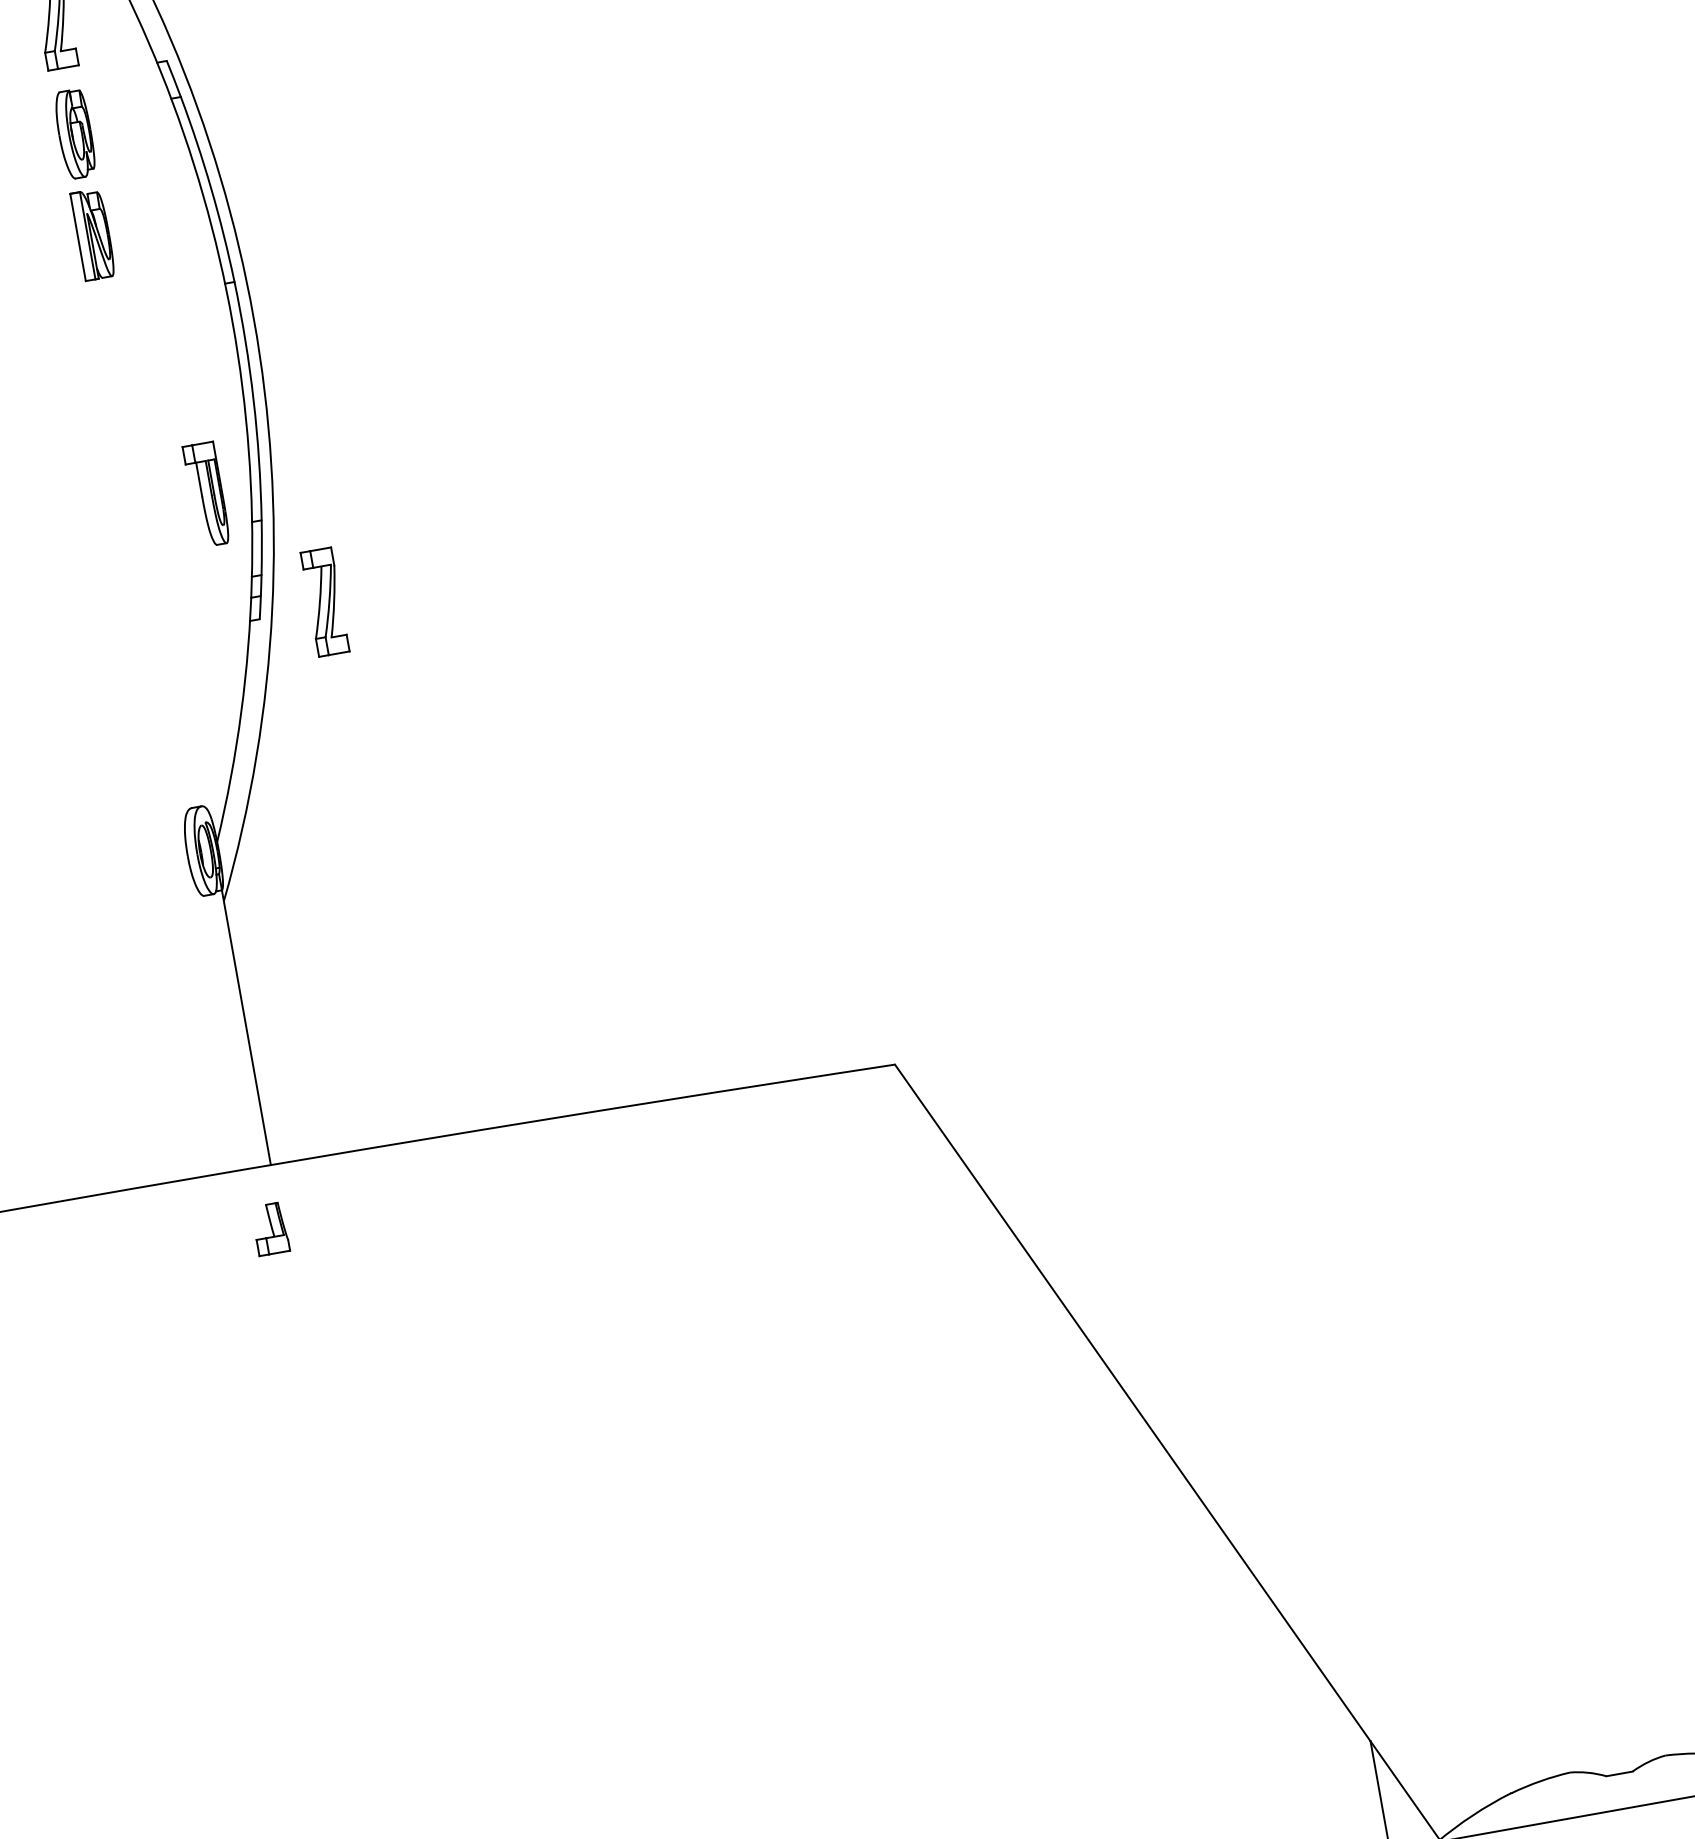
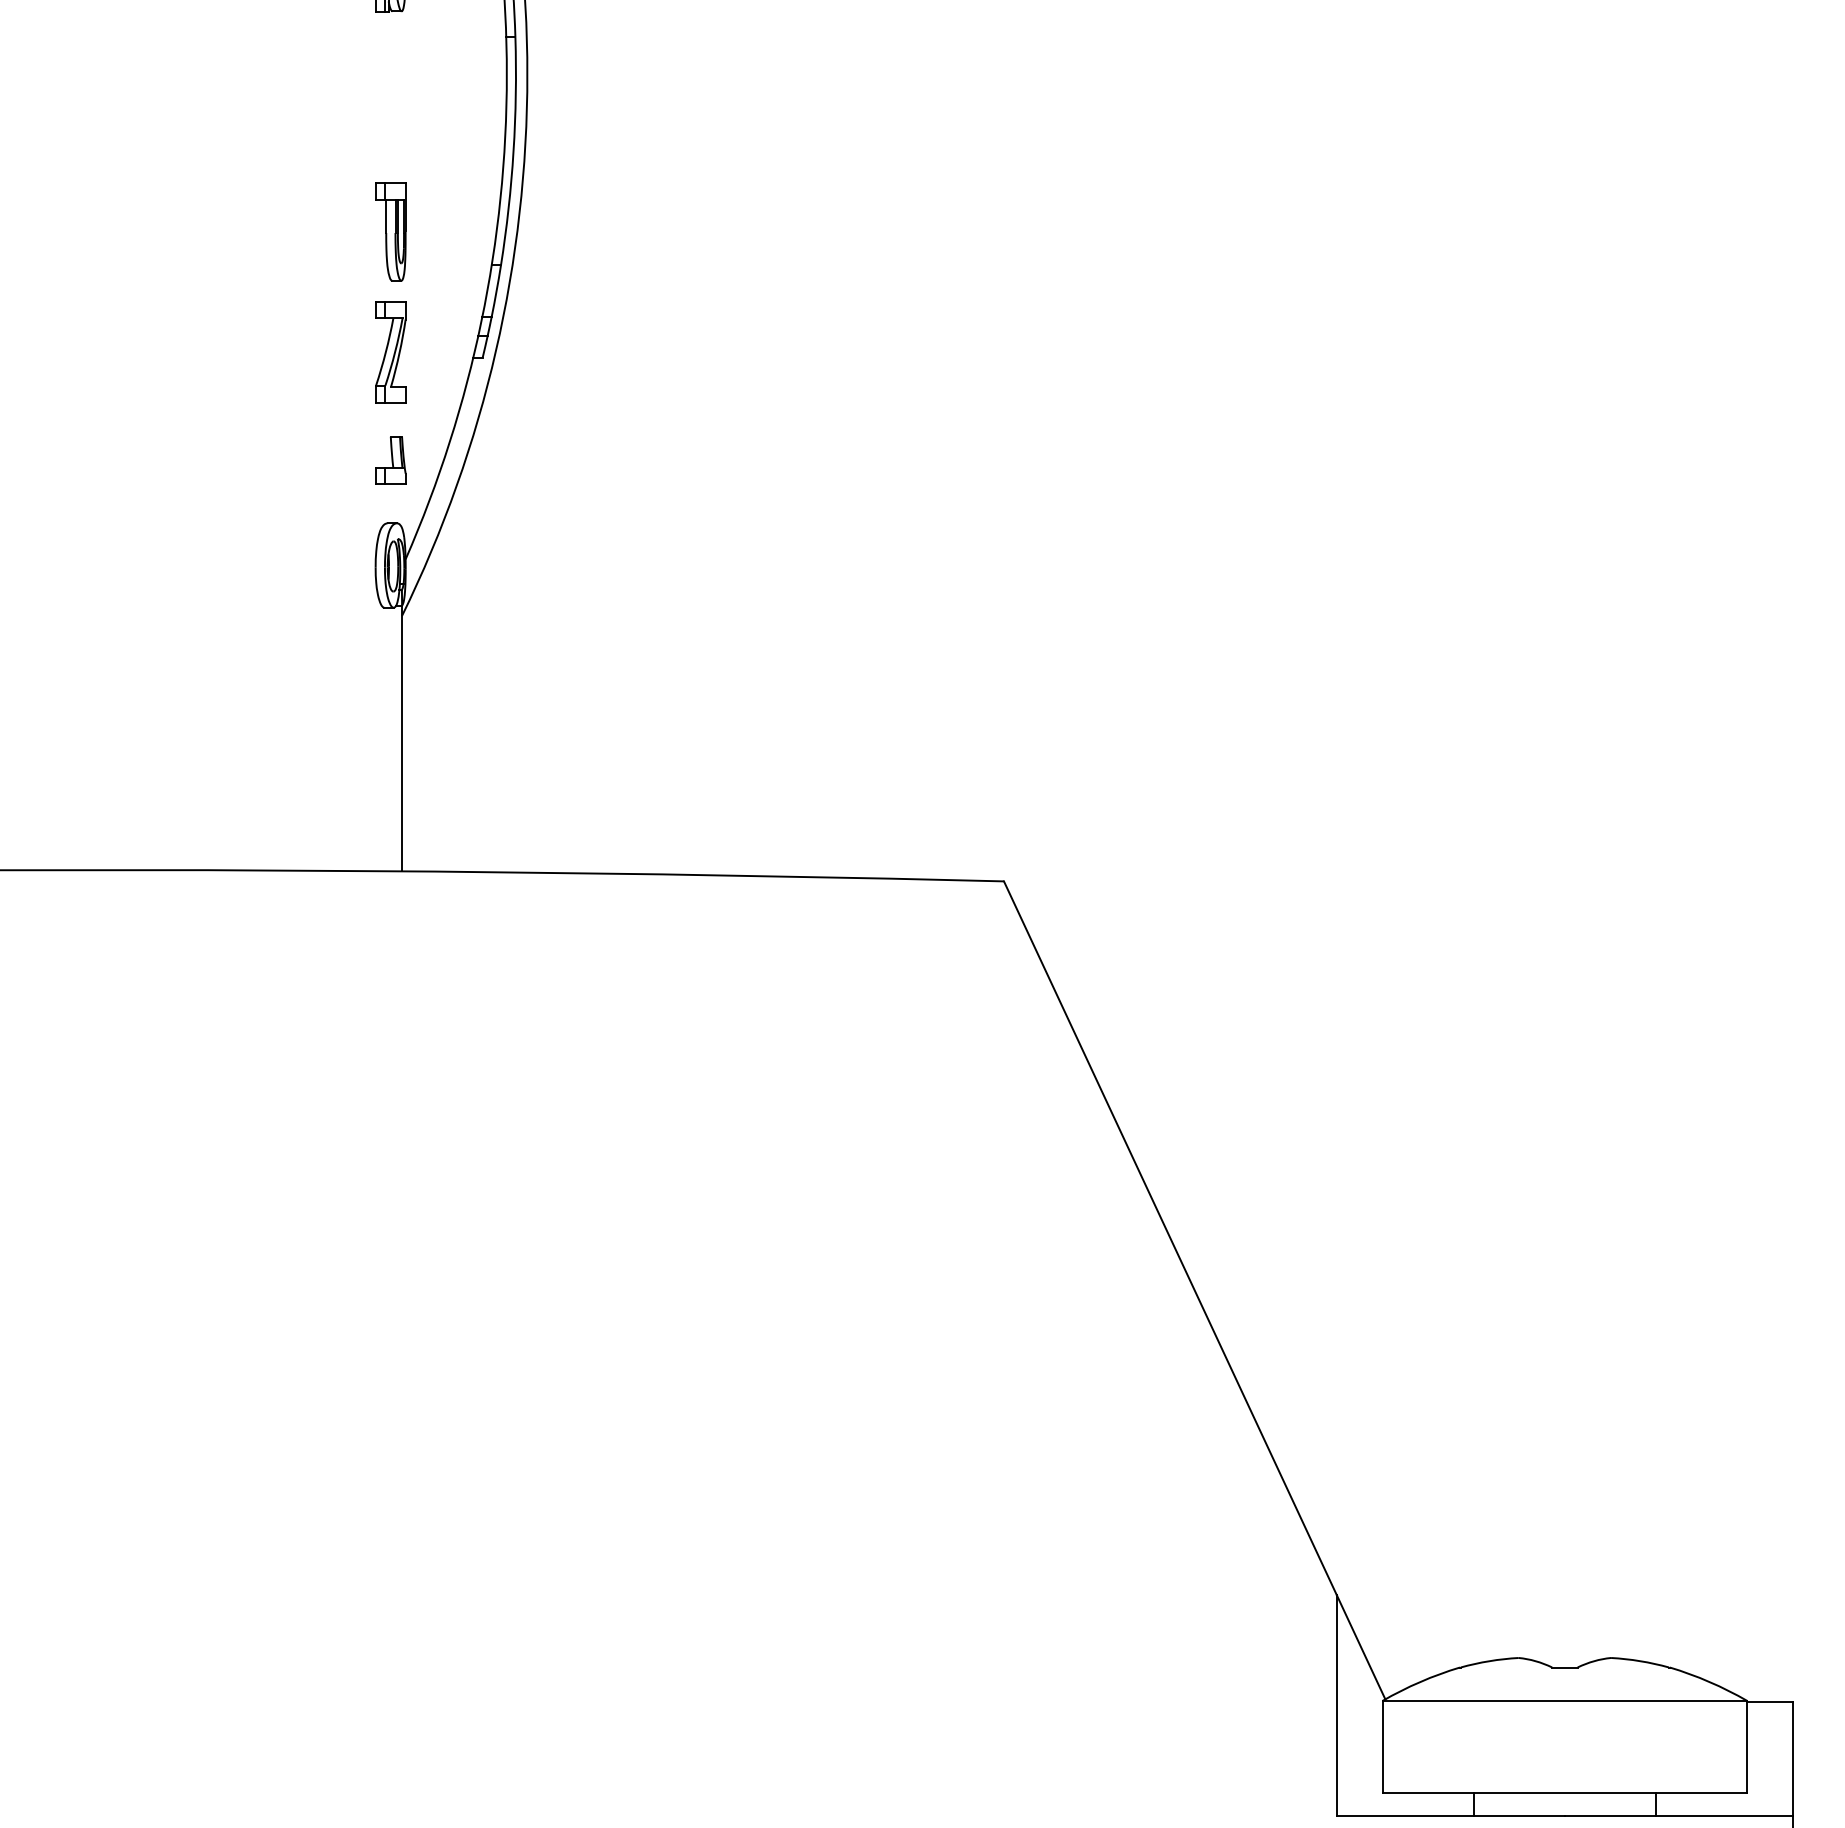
part: (206, 494) -> (390, 231), moved
part: (324, 602) -> (390, 352), moved
part: (270, 1229) -> (390, 460), moved

